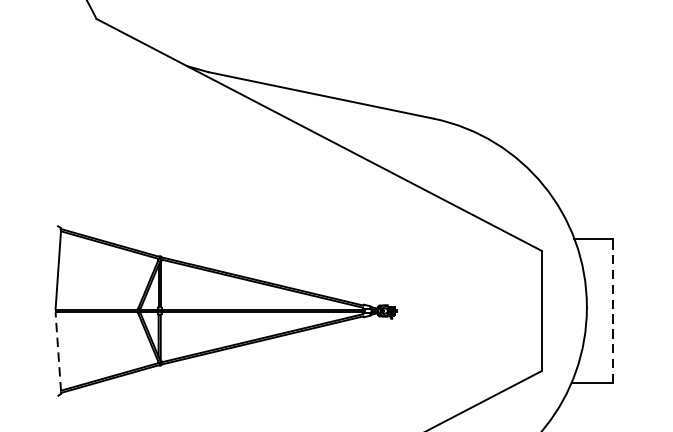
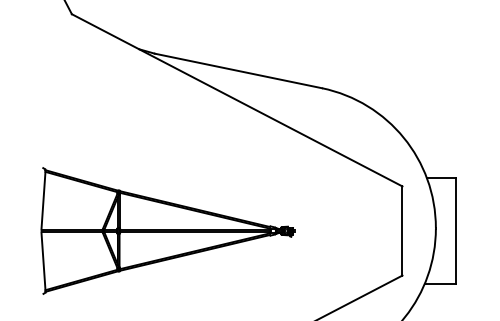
line: (613, 310) -> (455, 230), dashed -> solid
line: (58, 350) -> (43, 260), dashed -> solid

